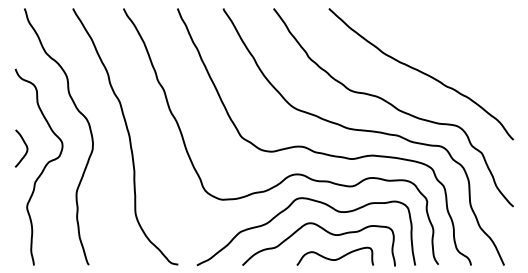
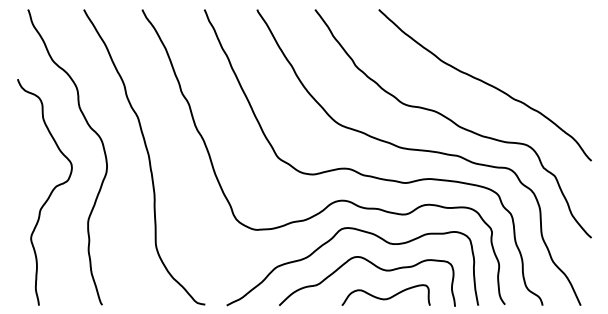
curve: (25, 146) -> (29, 168), removed

